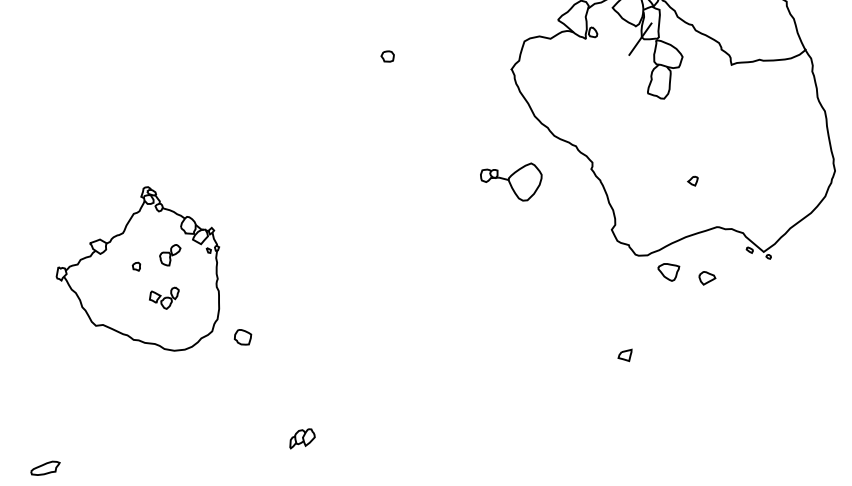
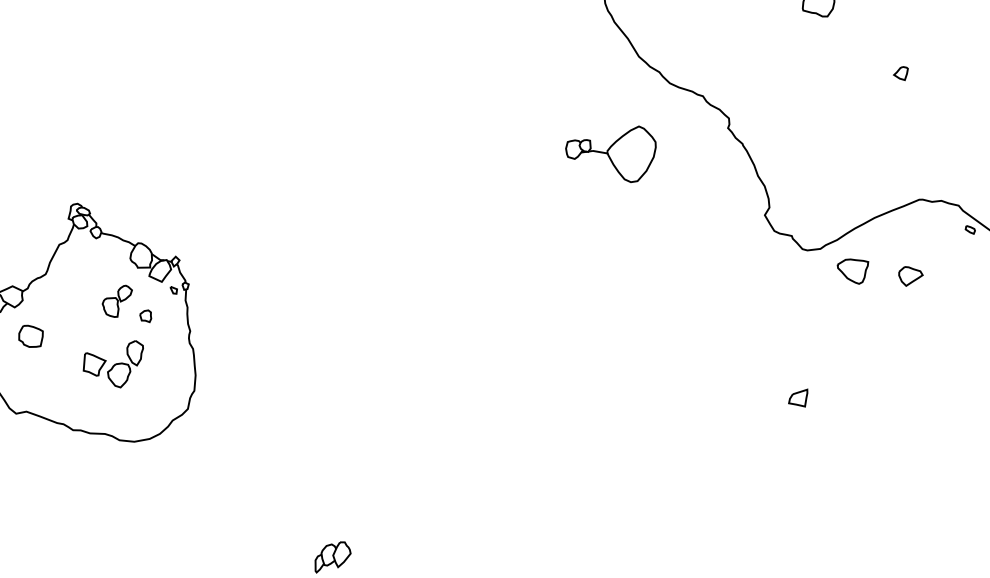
part: (692, 180) -> (900, 72), moved
part: (136, 266) -> (145, 316), moved
part: (163, 298) -> (112, 366), size x1.43
part: (242, 337) -> (30, 336), moved

